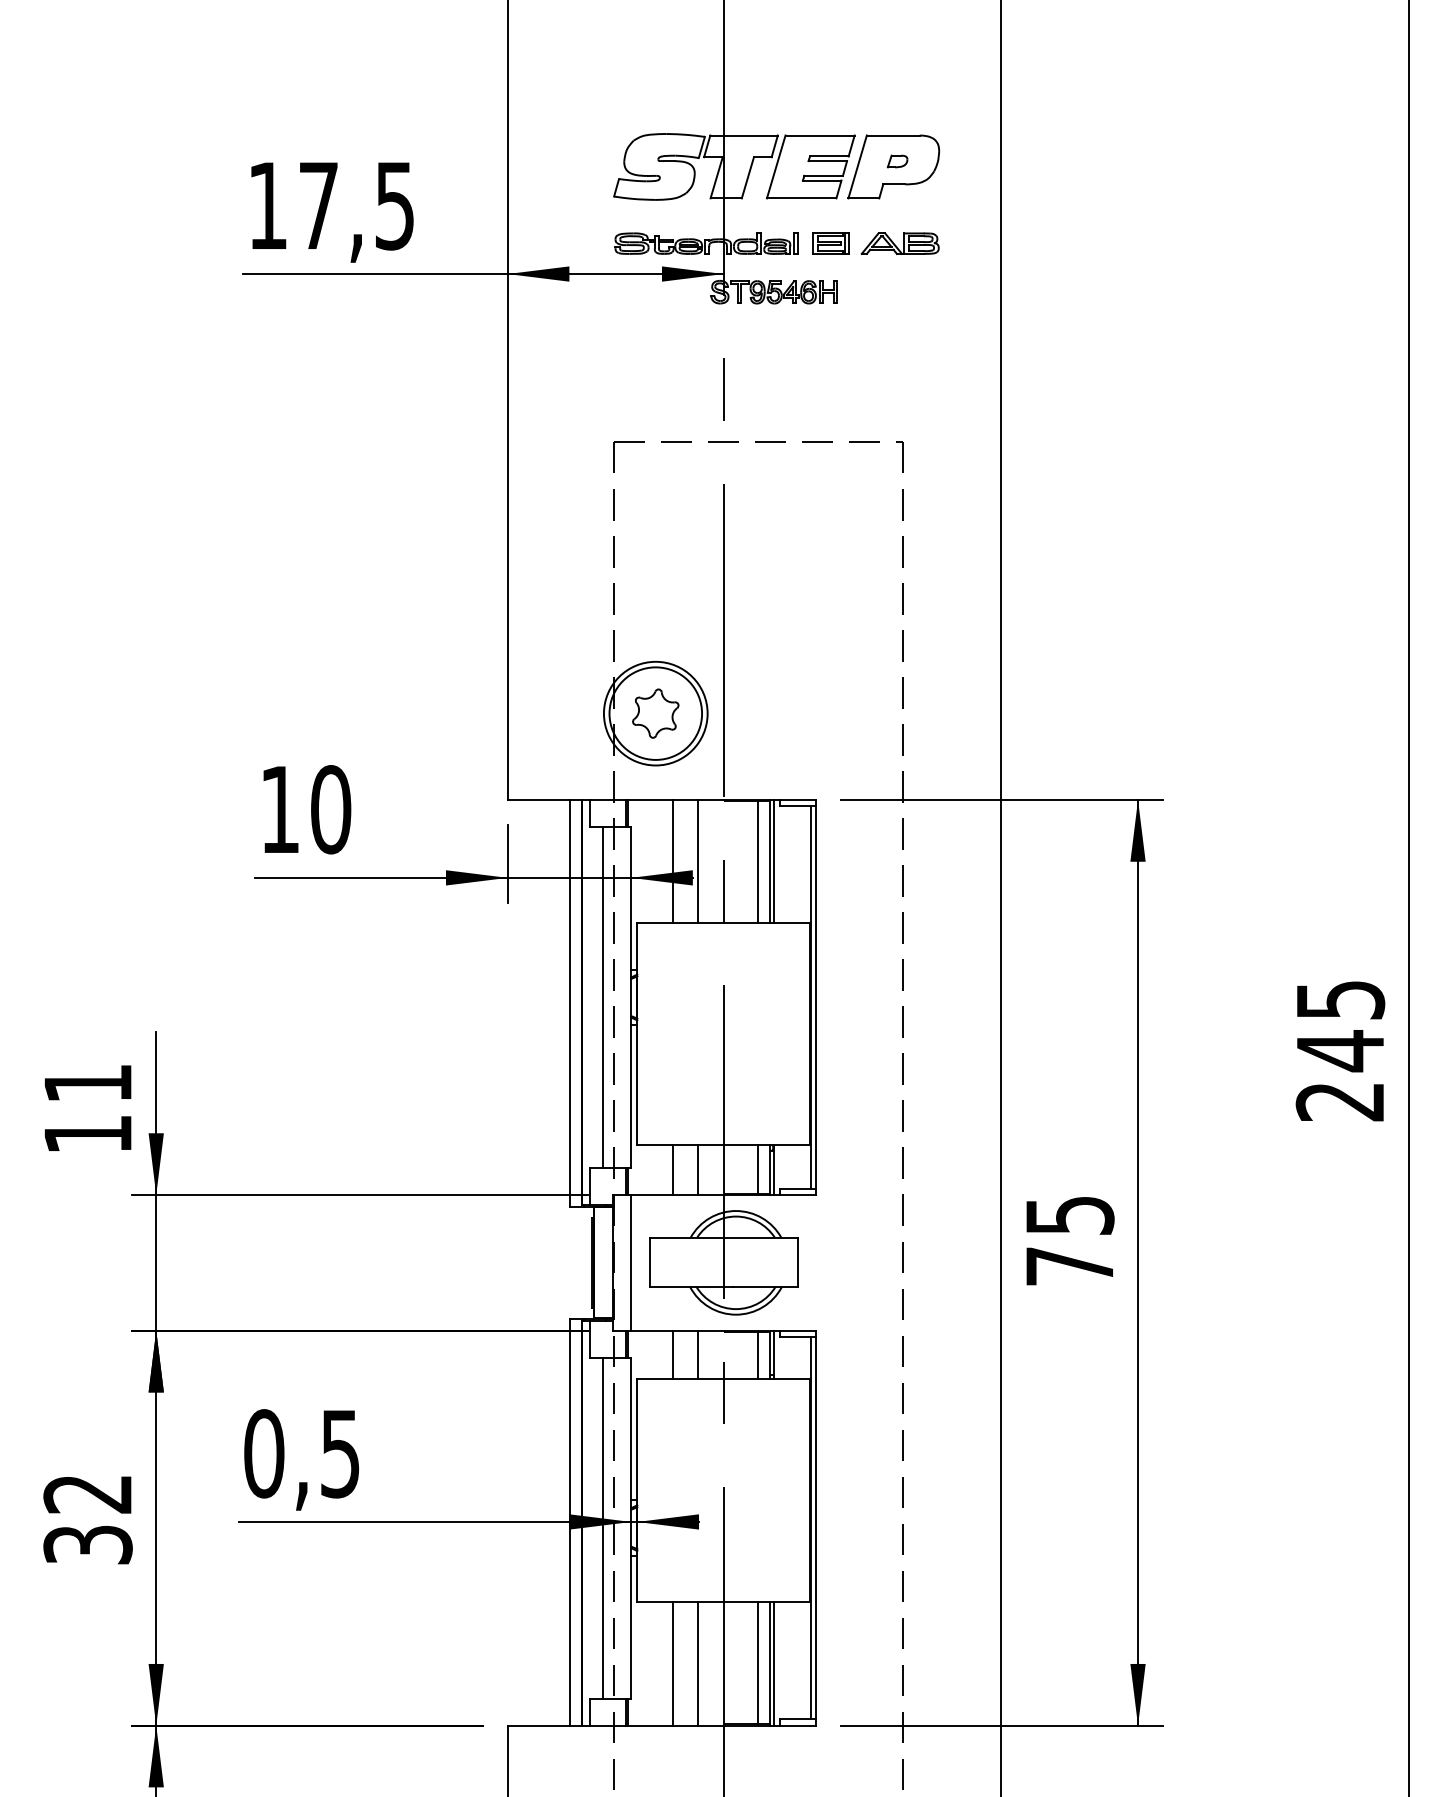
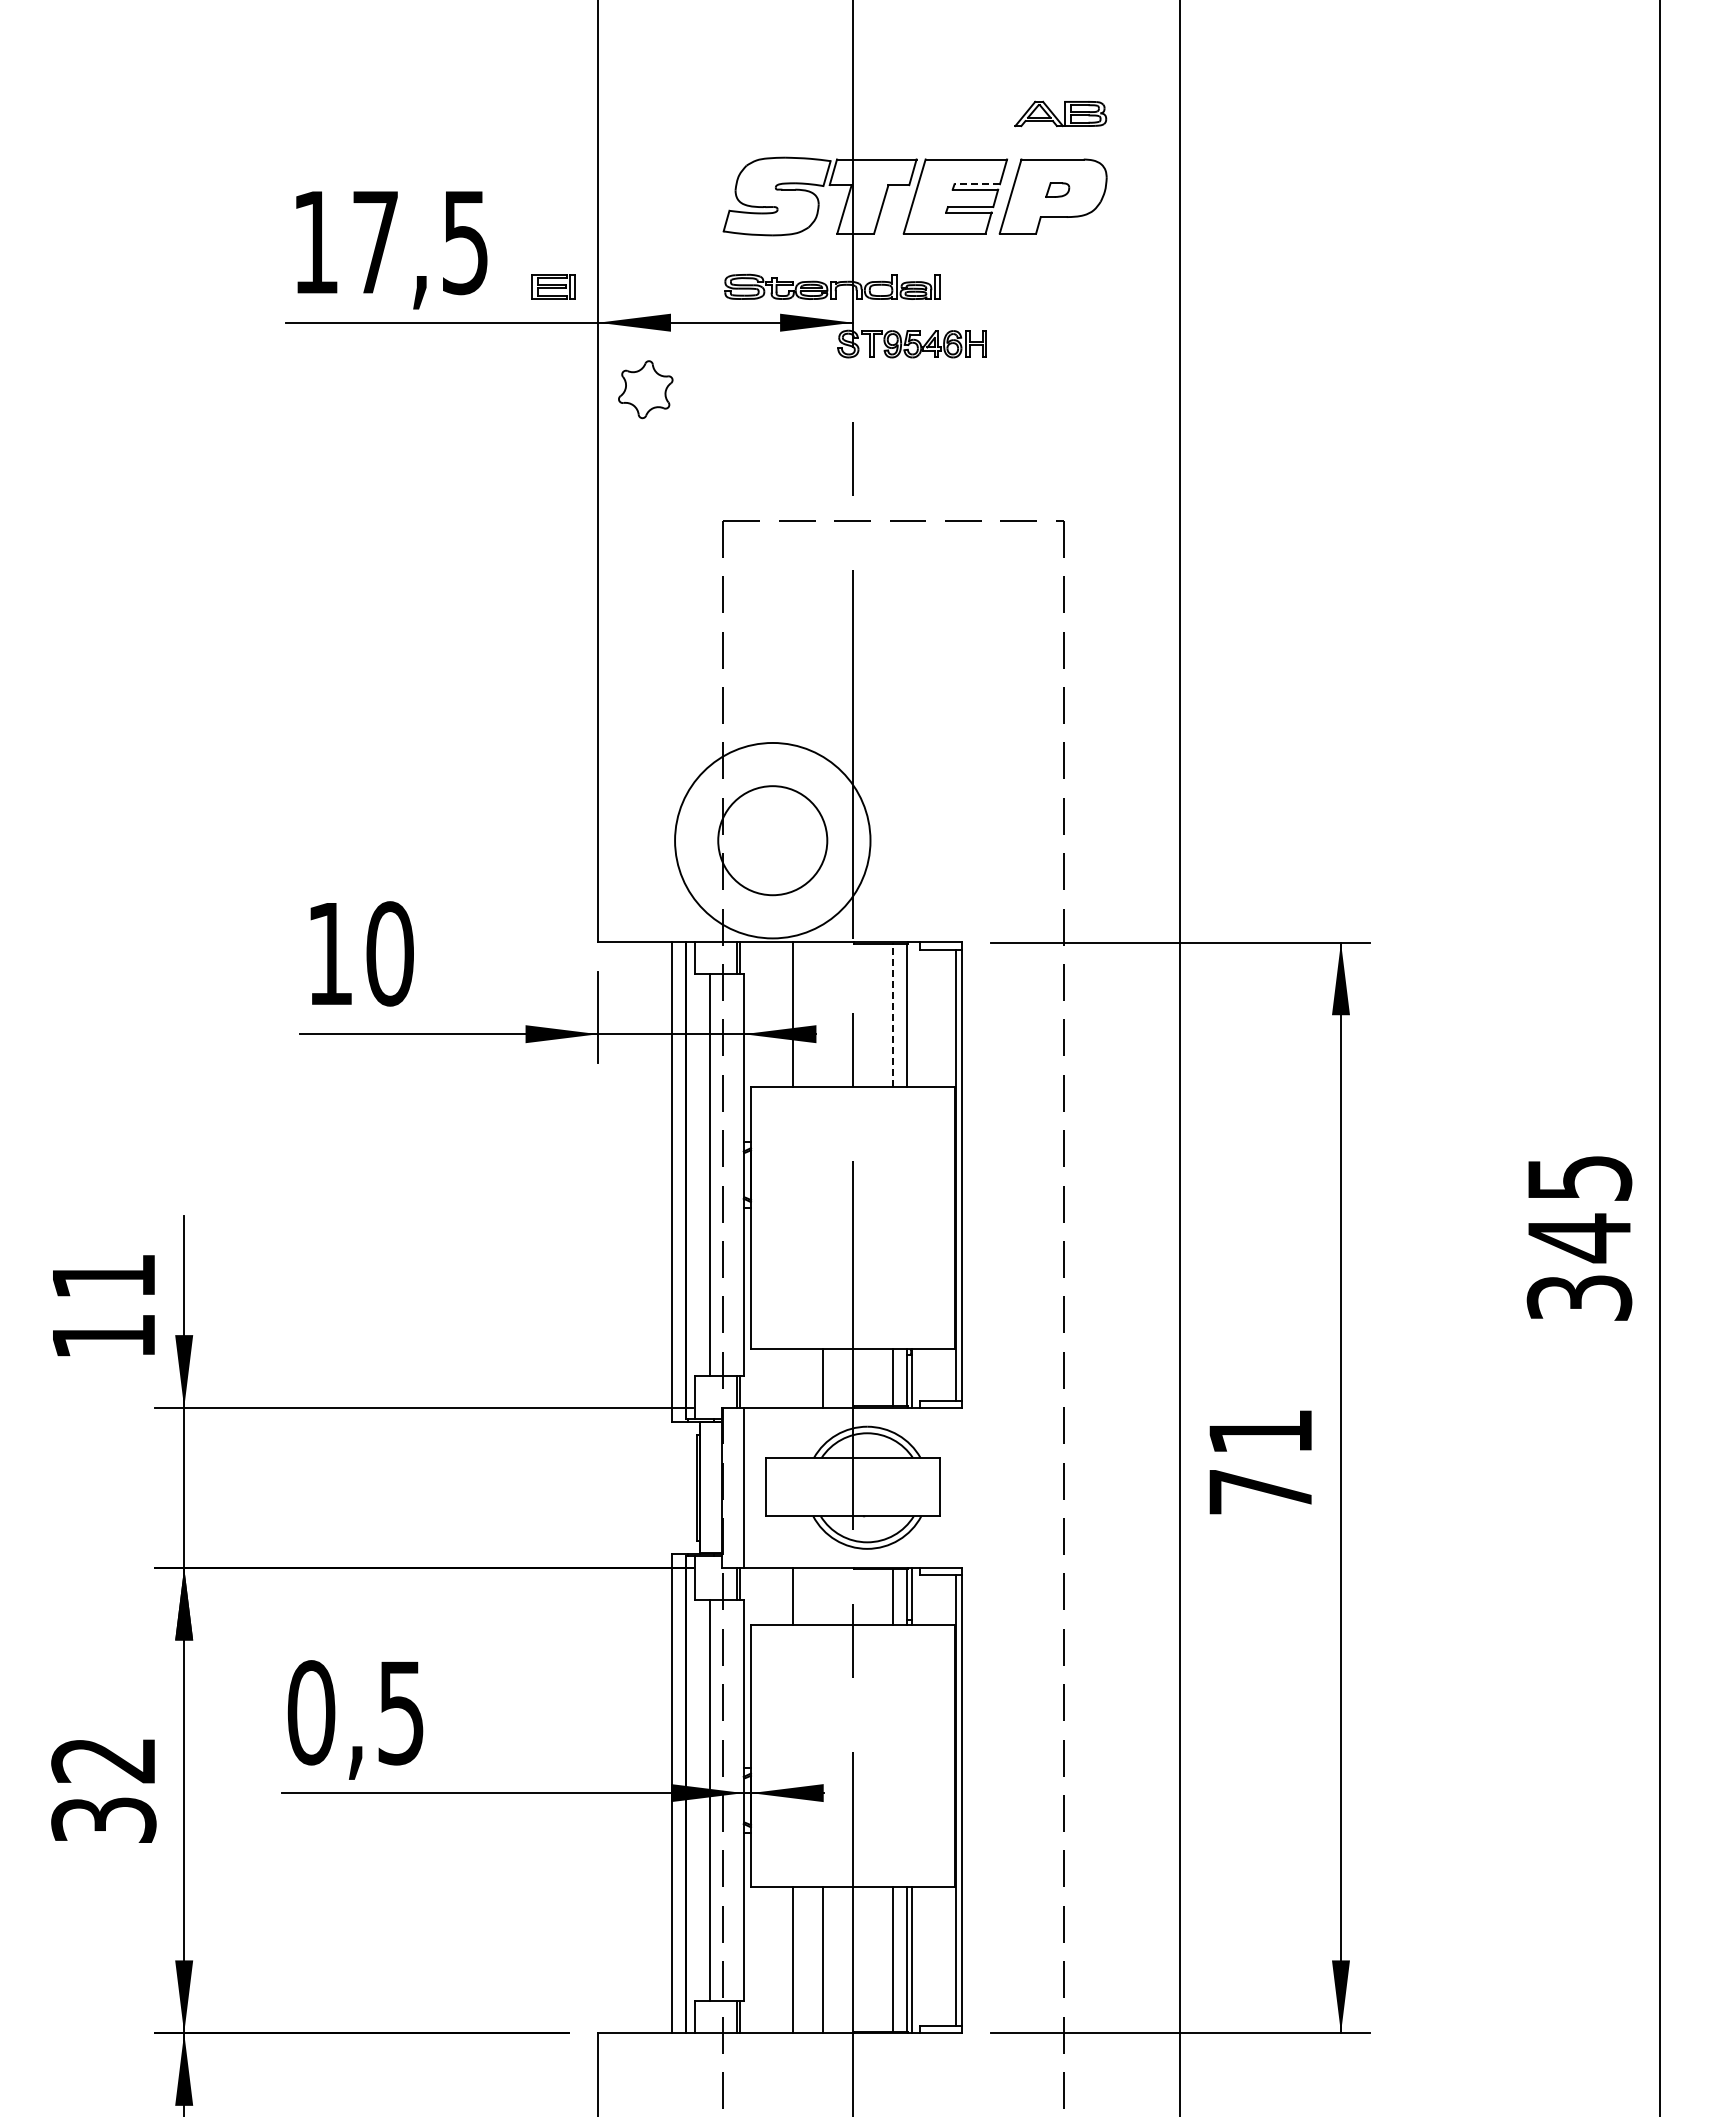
line: (829, 156) -> (977, 184), solid -> dashed
part: (831, 243) -> (553, 286), moved
part: (899, 243) -> (1060, 113), moved
circle: (655, 713) -> (772, 840), size x1.6
part: (655, 713) -> (645, 389), moved
line: (697, 861) -> (822, 1014), removed
line: (774, 861) -> (912, 1014), removed
line: (758, 862) -> (893, 1015), solid -> dashed
text: (1340, 1101) -> (1579, 1297), 245 -> 345
line: (672, 1169) -> (792, 1377), removed
text: (1070, 1215) -> (1261, 1432), 75 -> 71
line: (697, 1355) -> (822, 1596), removed

